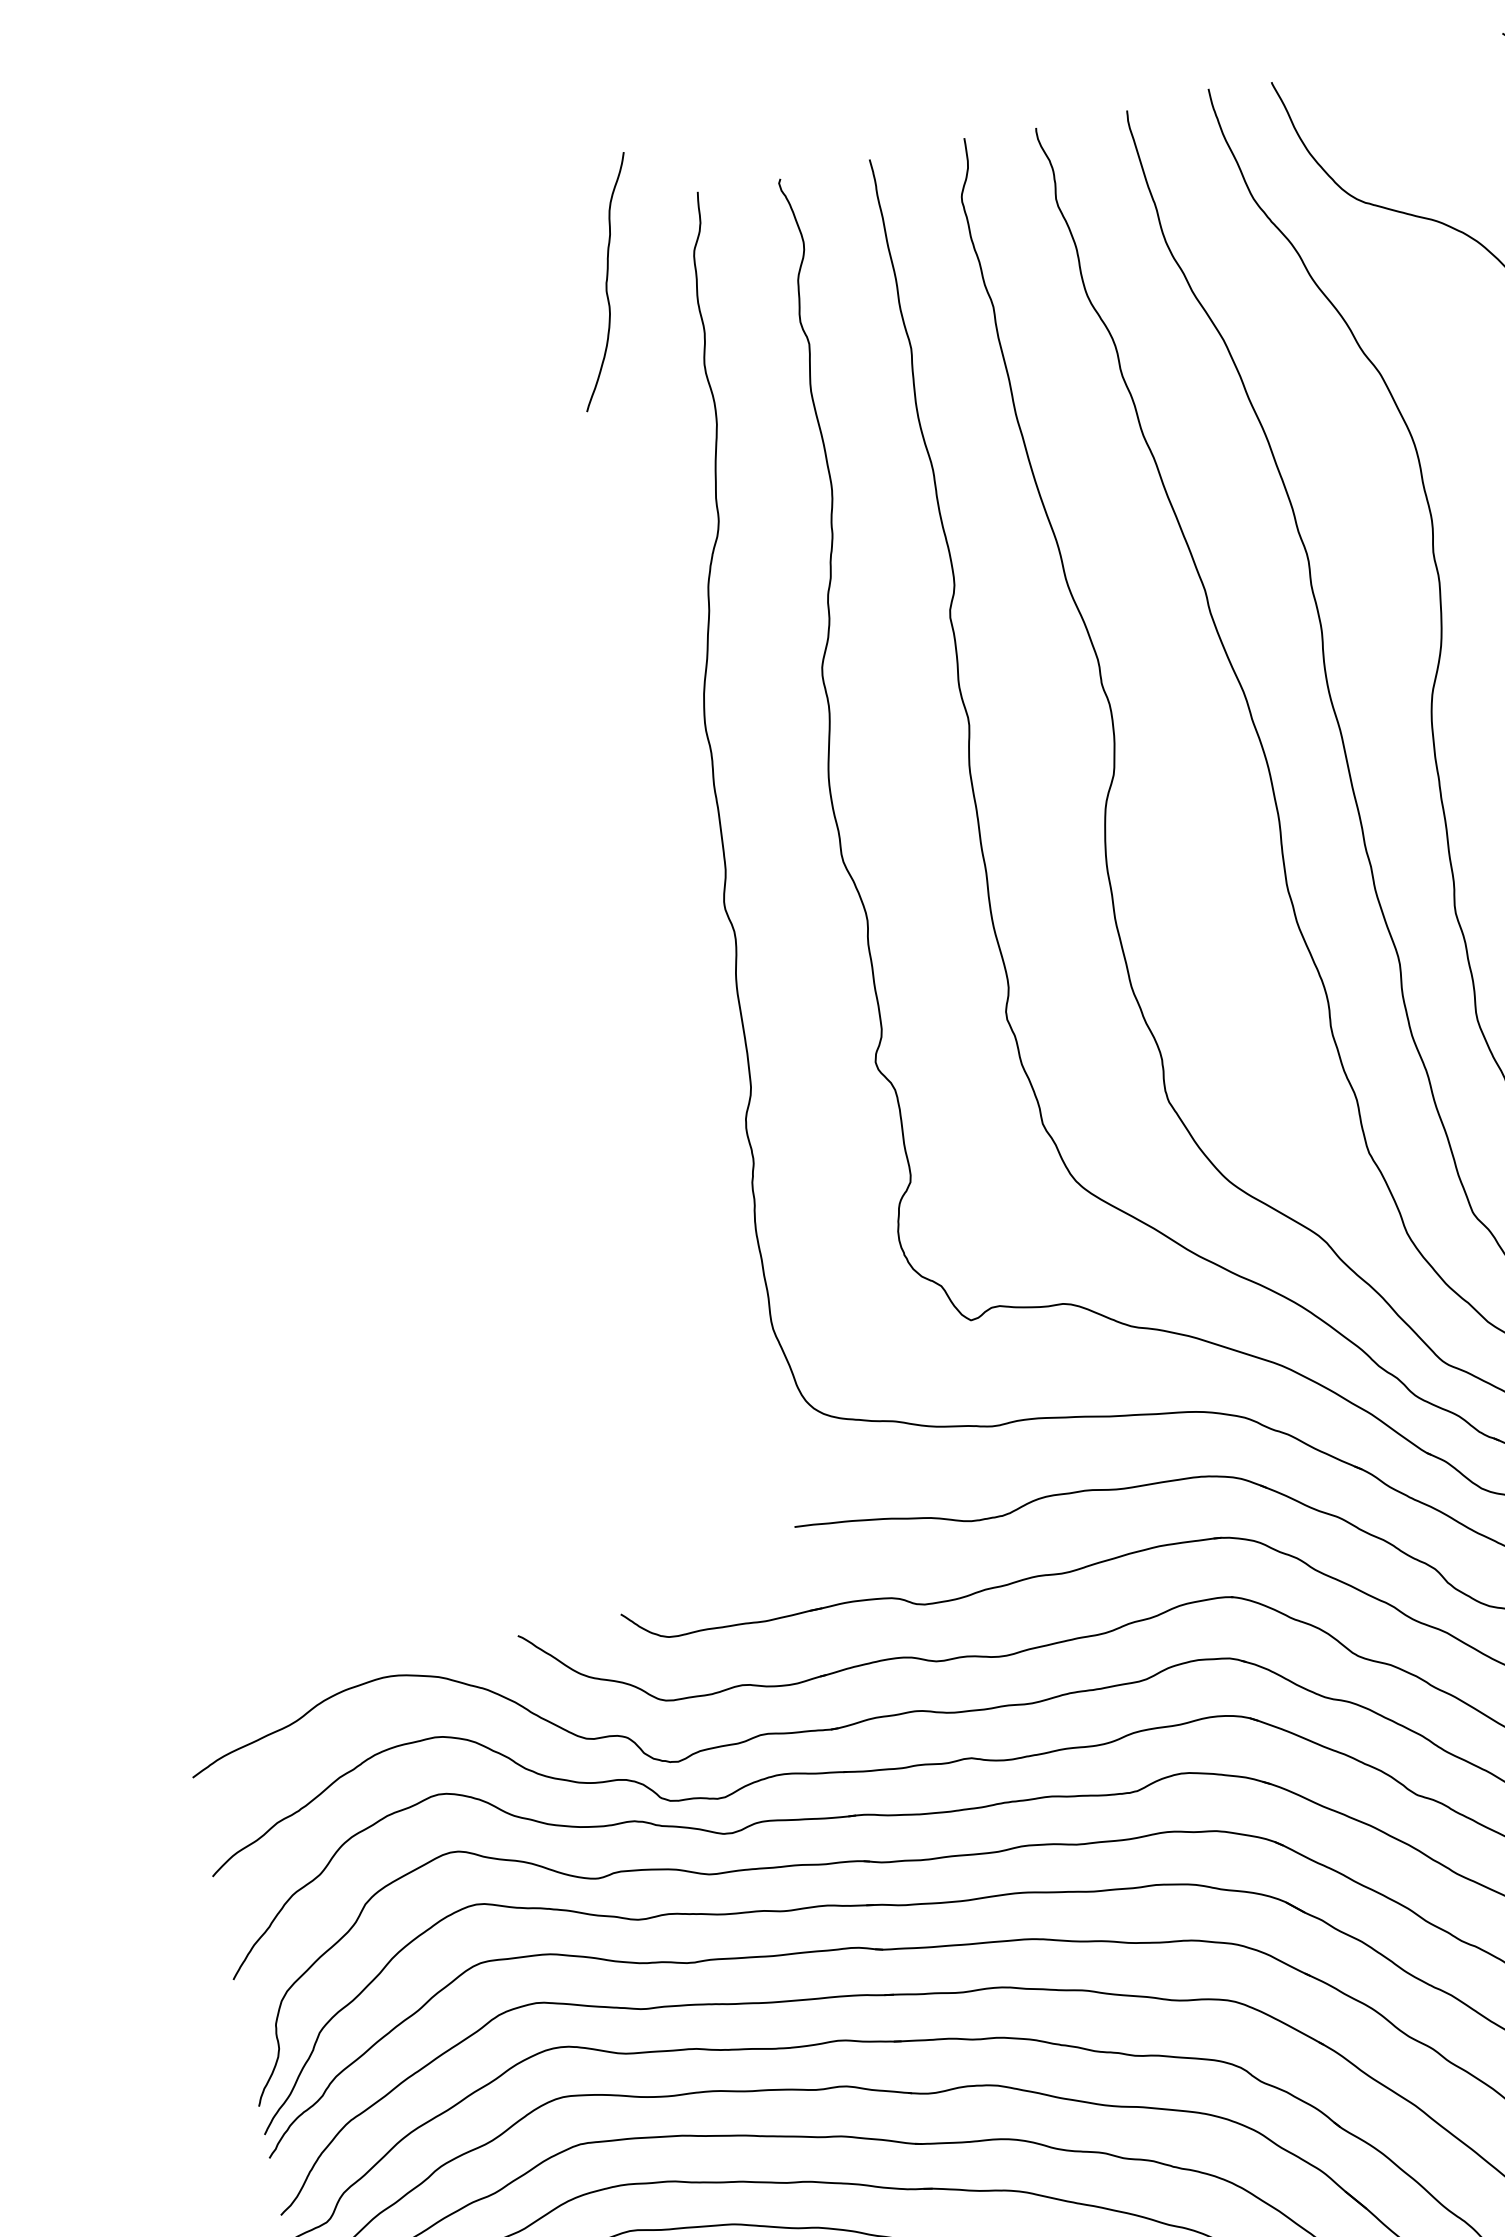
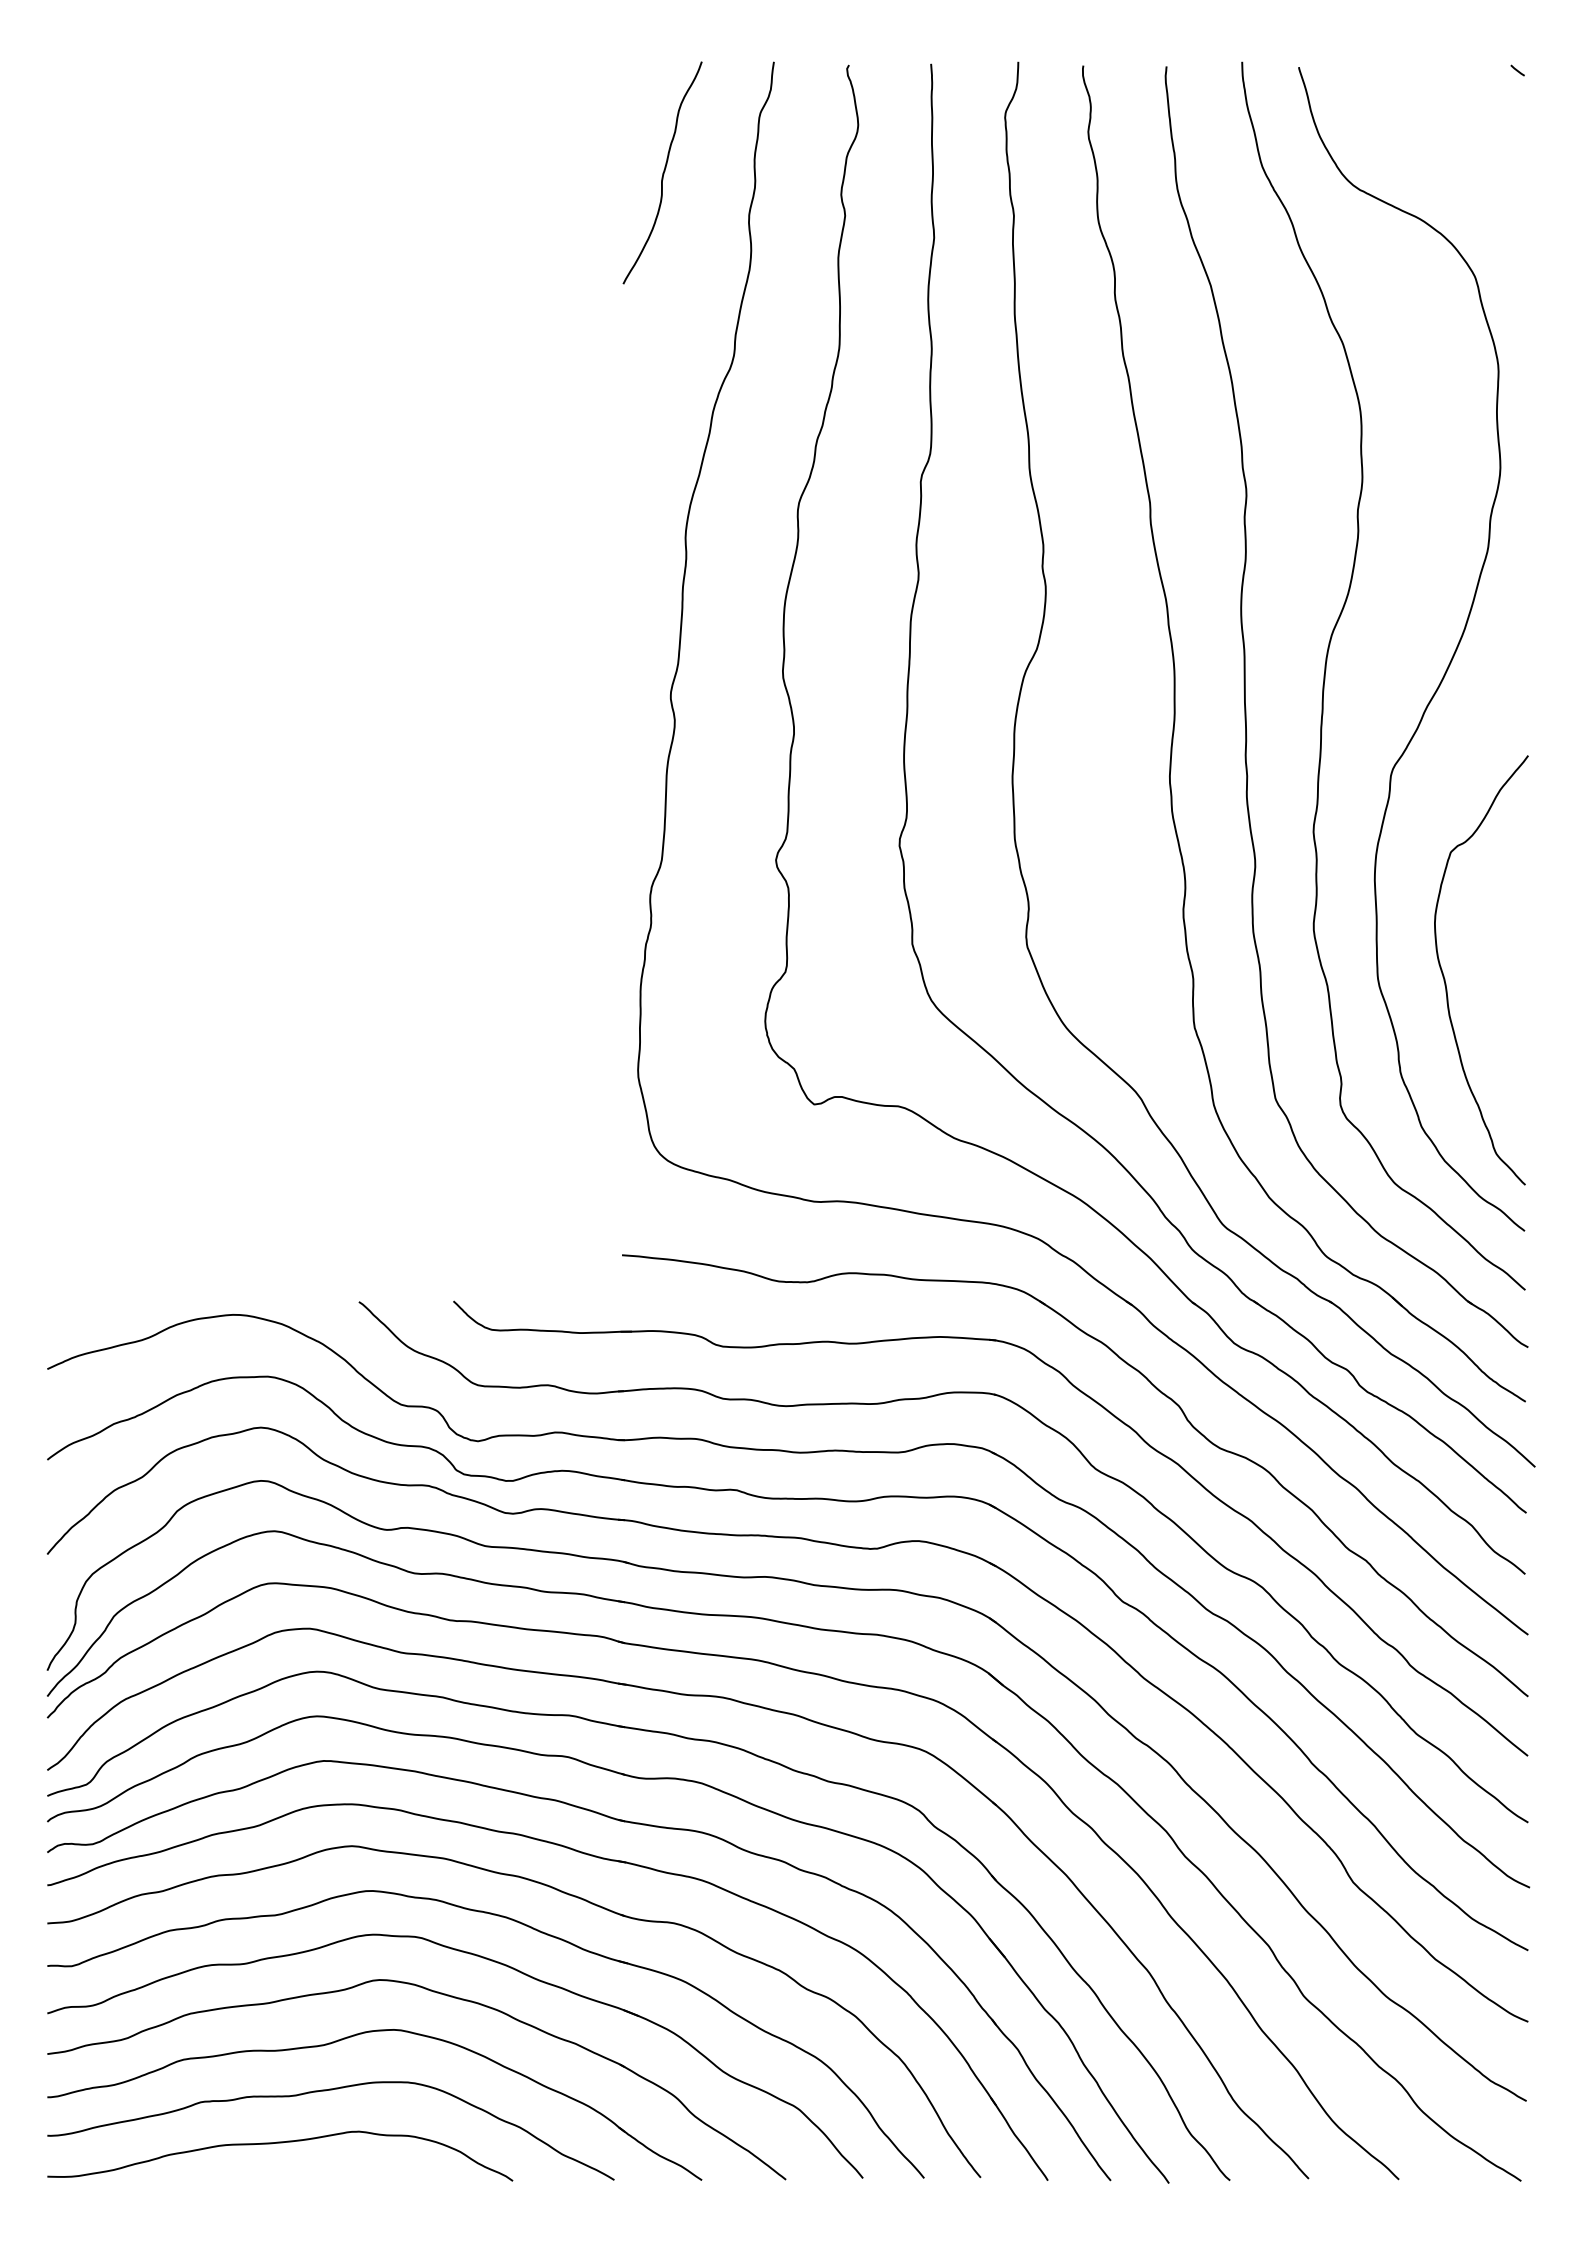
curve: (605, 281) -> (662, 172), moved

